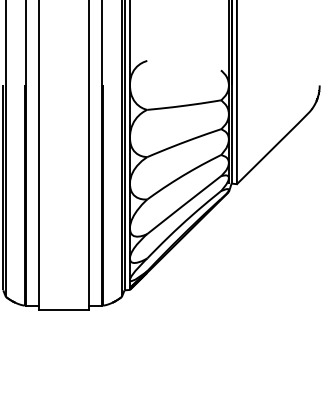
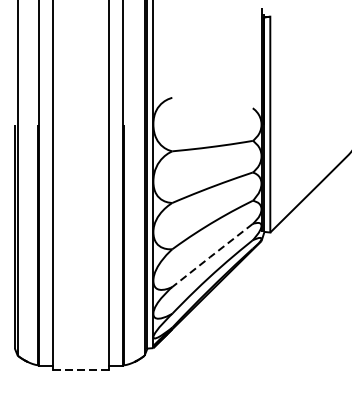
line: (183, 205) -> (211, 255), solid -> dashed
line: (64, 309) -> (81, 369), solid -> dashed

